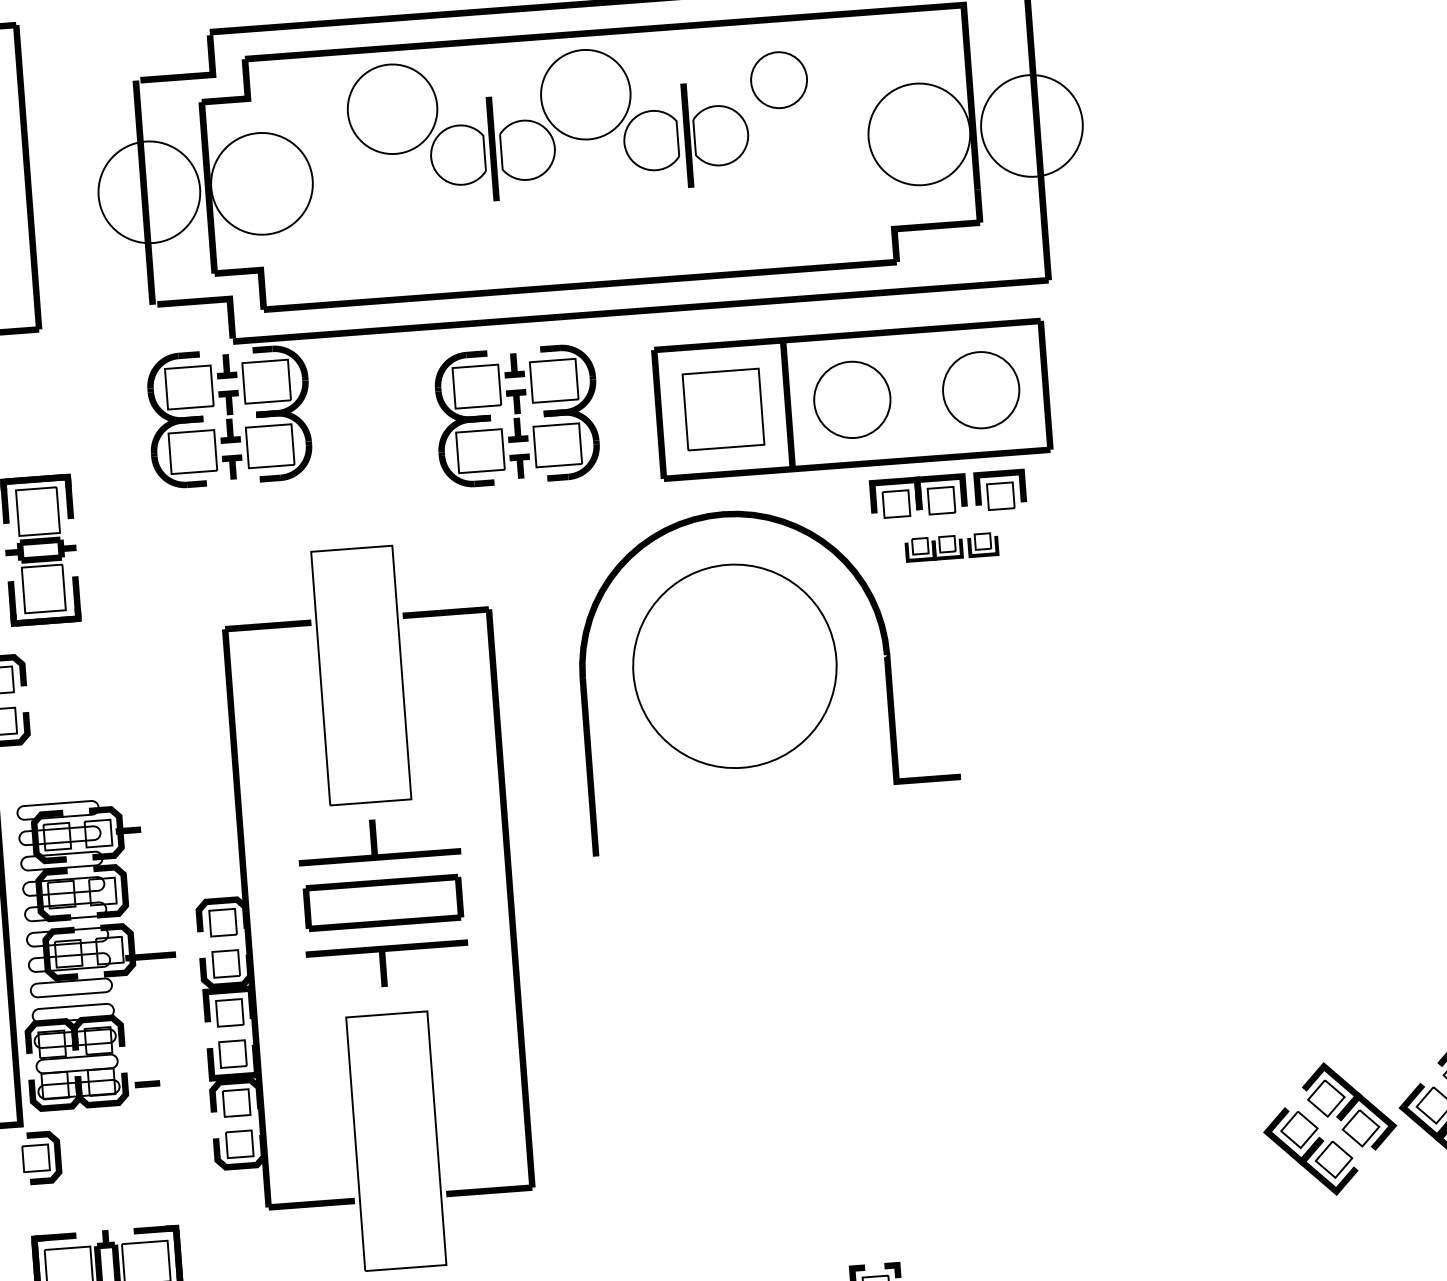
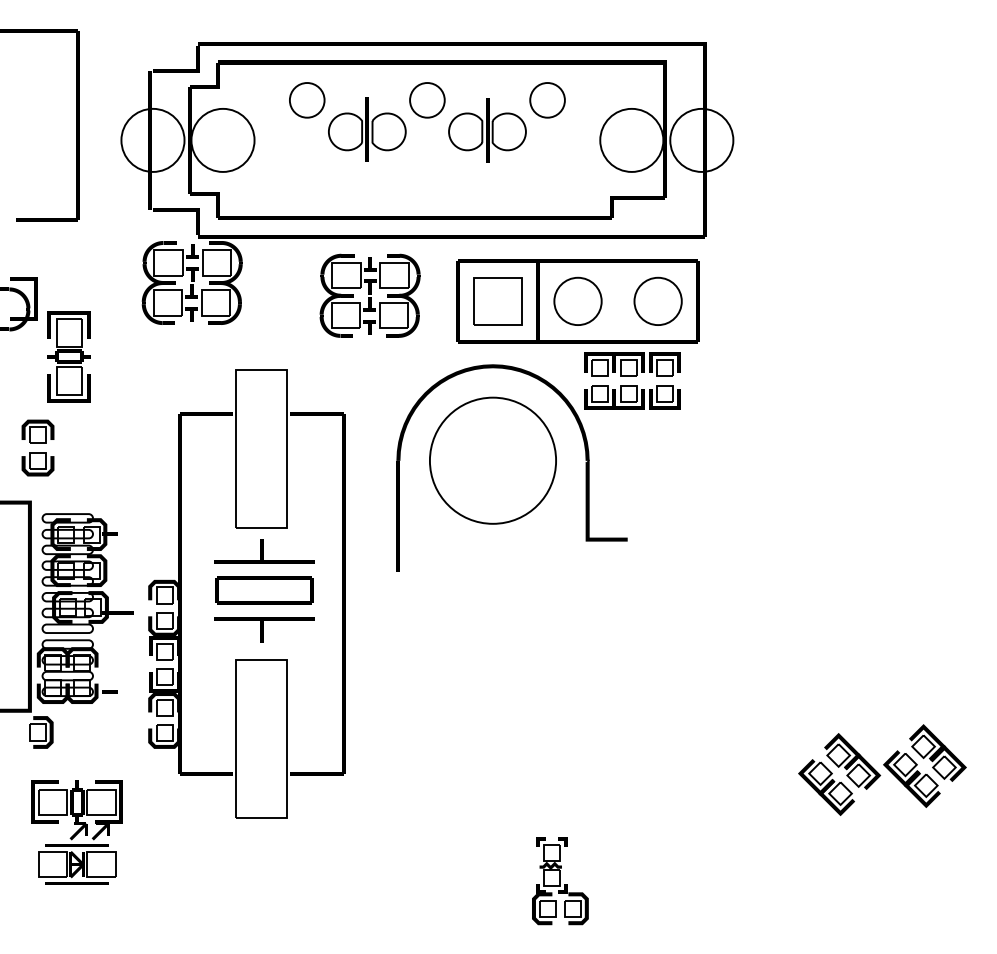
circle: (585, 94) -> (427, 100), size x0.62
circle: (391, 109) -> (306, 100), size x0.62
part: (951, 547) -> (632, 397), size x1.67

